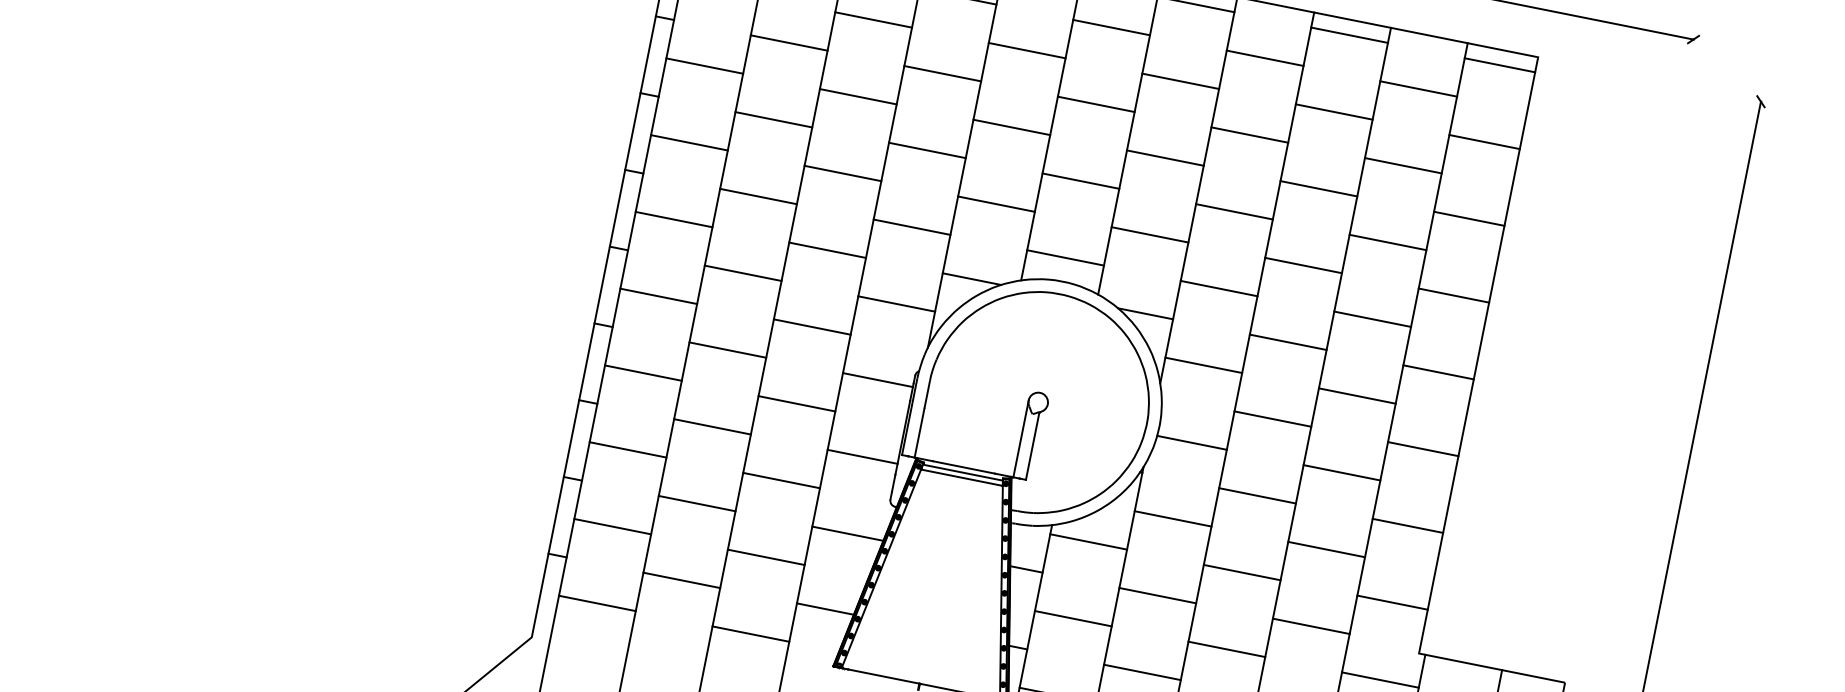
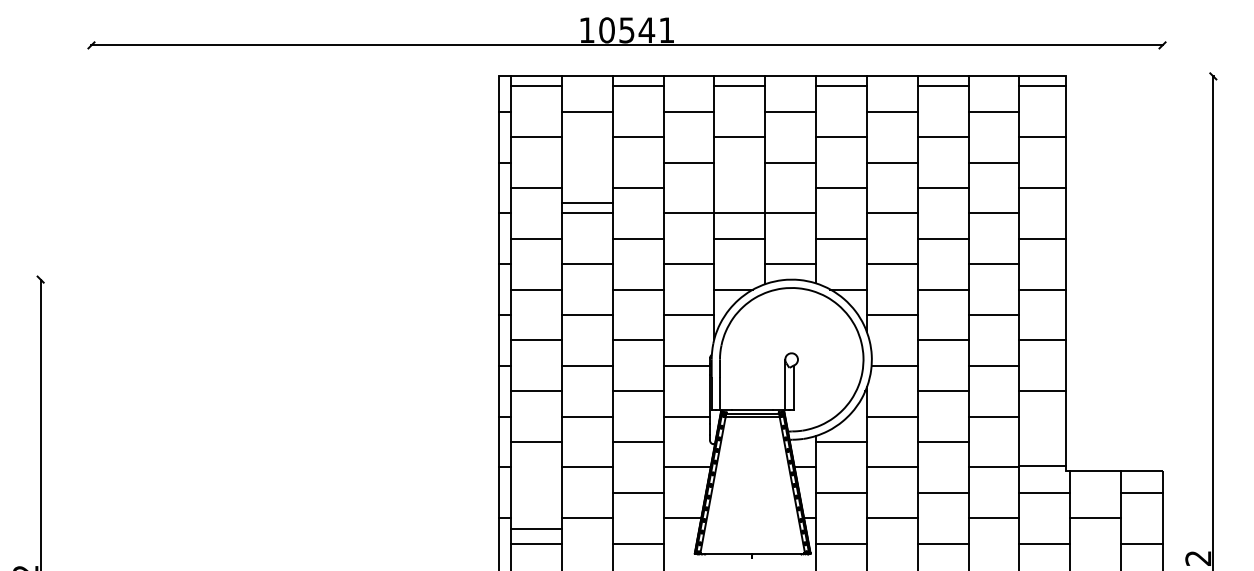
line: (789, 42) -> (587, 202), moved
line: (1011, 126) -> (739, 212), moved
line: (612, 526) -> (536, 528), moved
line: (1392, 603) -> (1042, 466), moved

